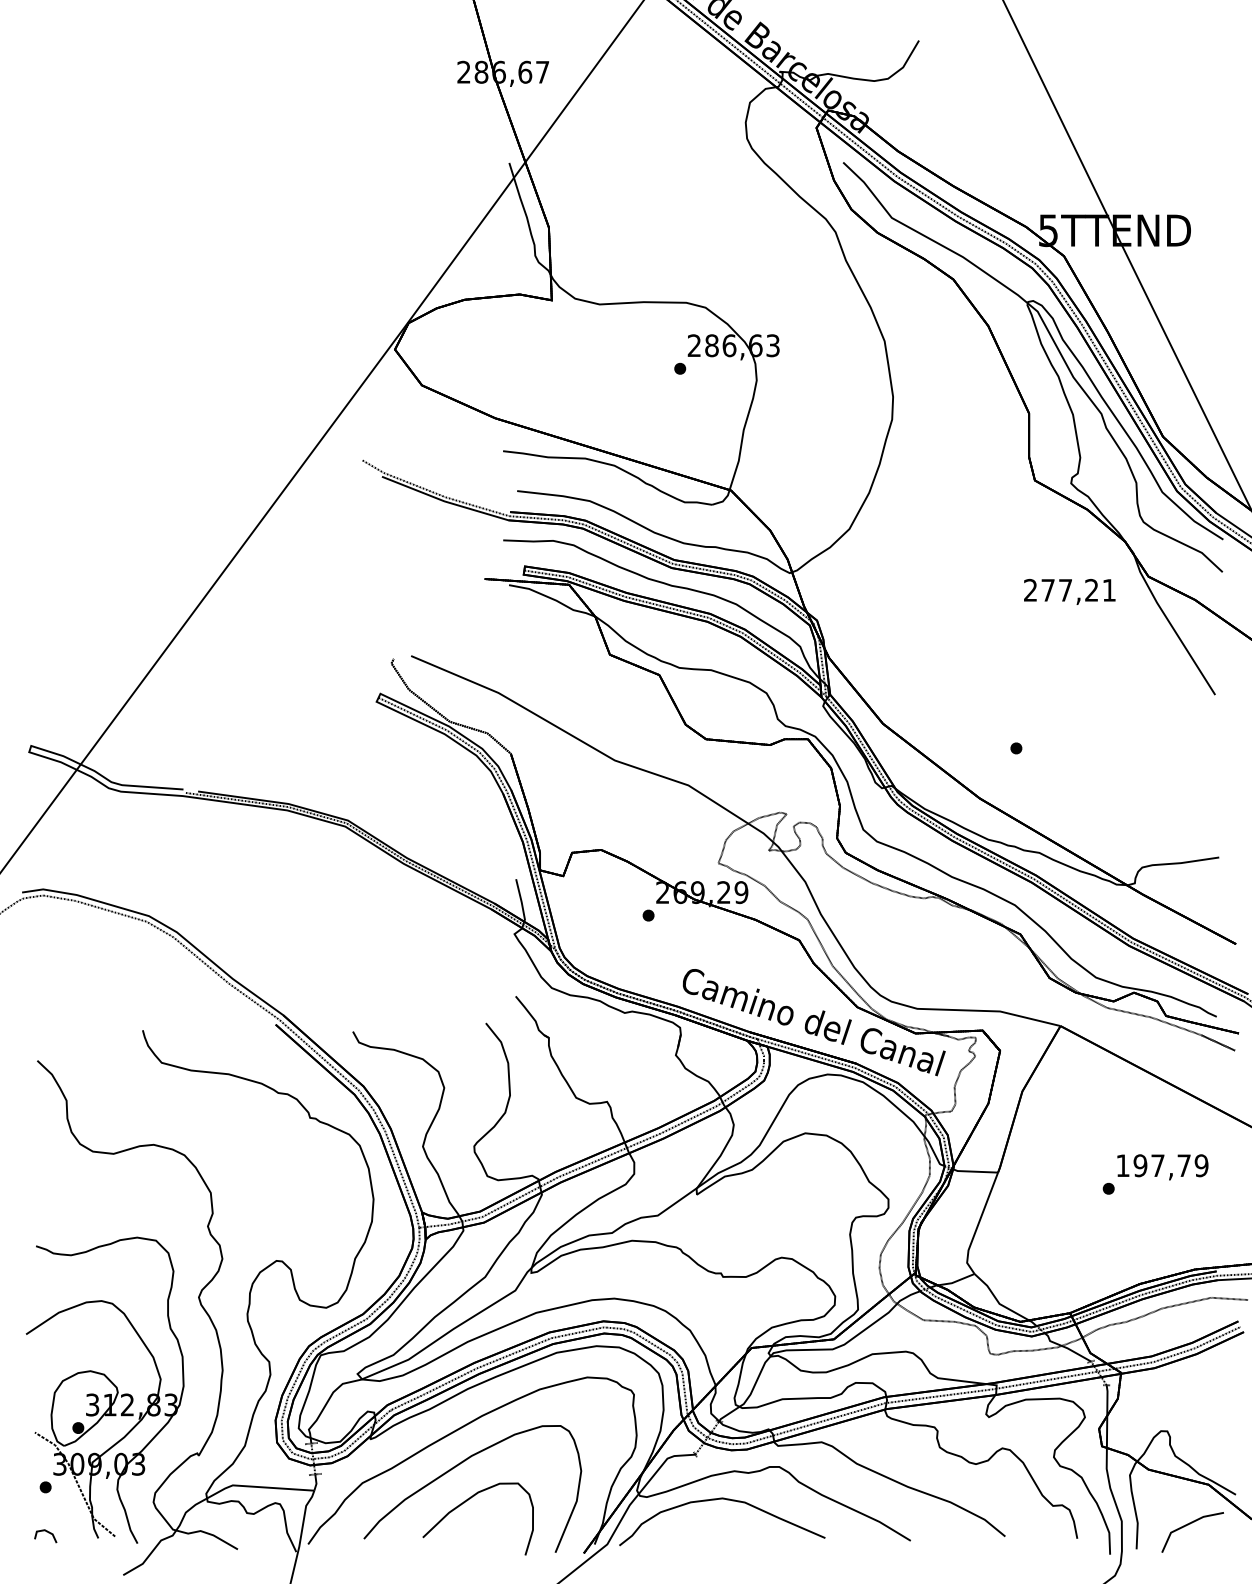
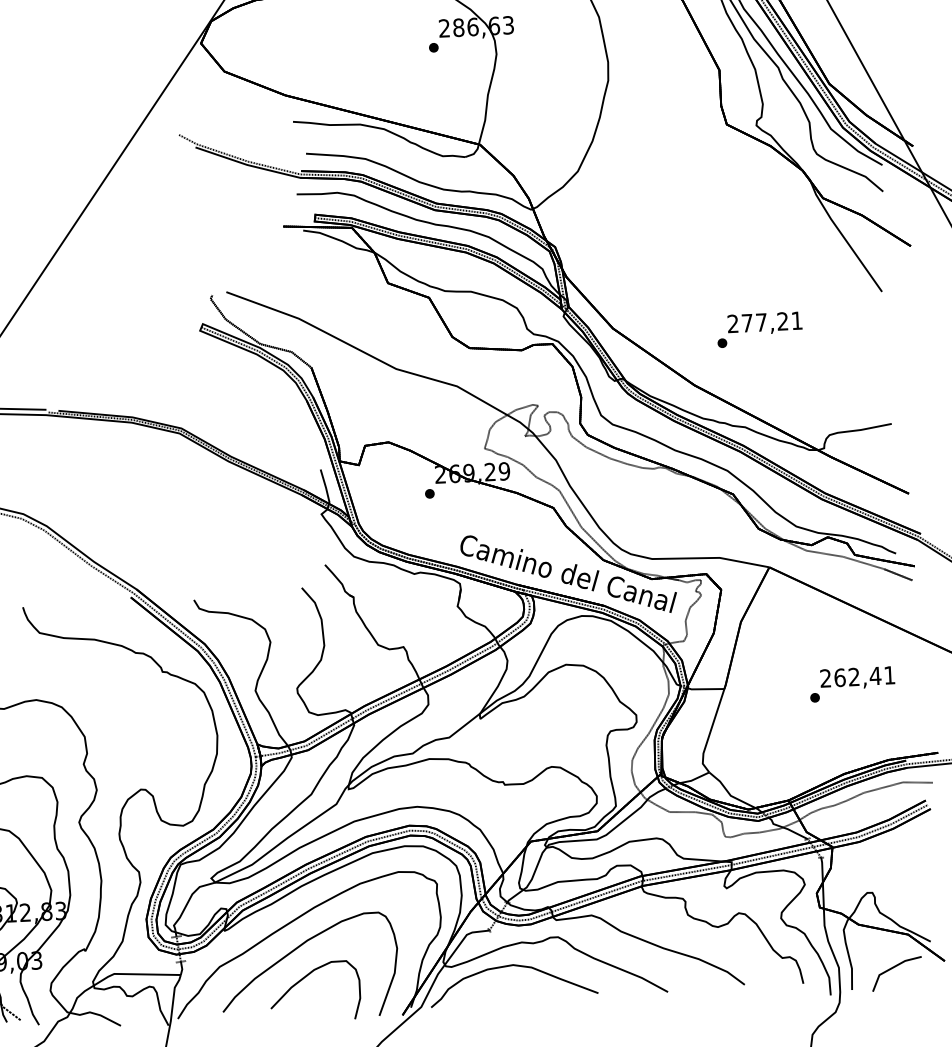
text: (1069, 591) -> (764, 323), moved
text: (1162, 1165) -> (857, 676), 197,79 -> 262,41

